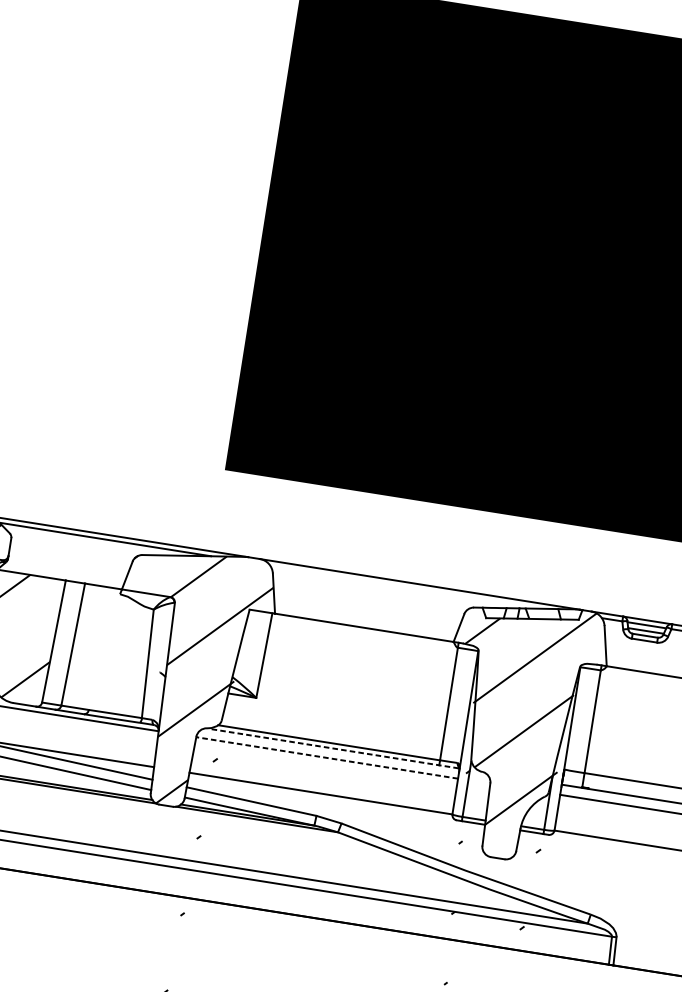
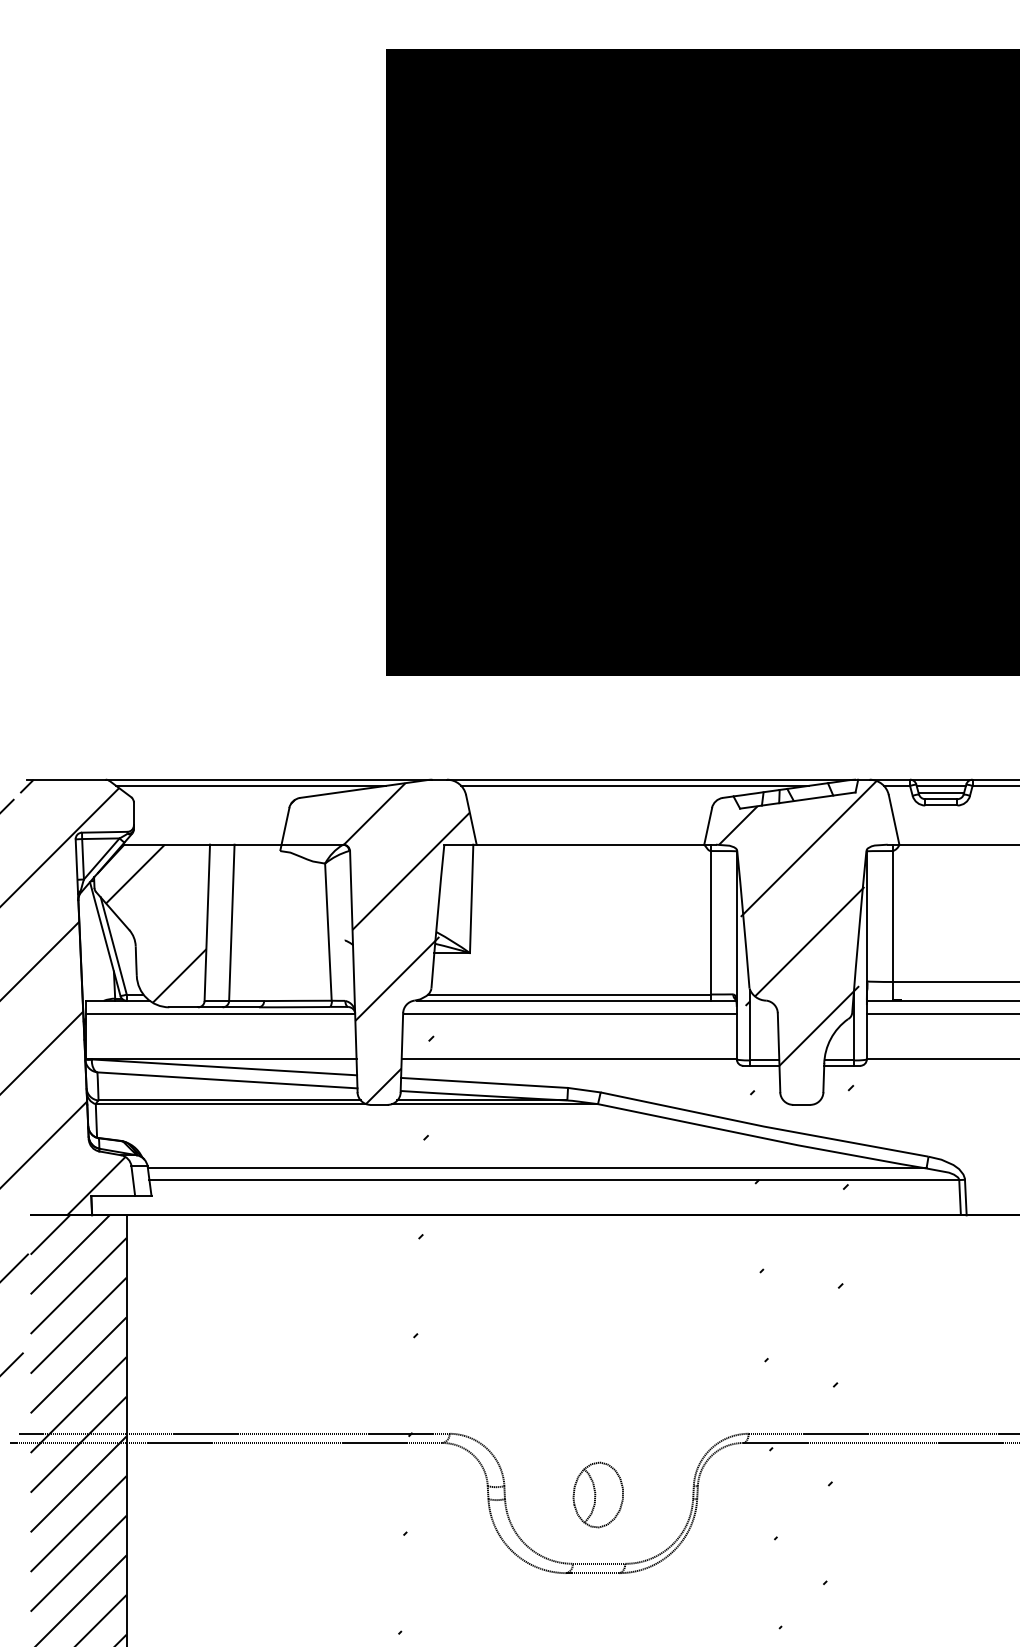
line: (406, 586) -> (634, 785), added
line: (333, 748) -> (575, 1000), dashed -> solid
line: (326, 757) -> (569, 1013), dashed -> solid

